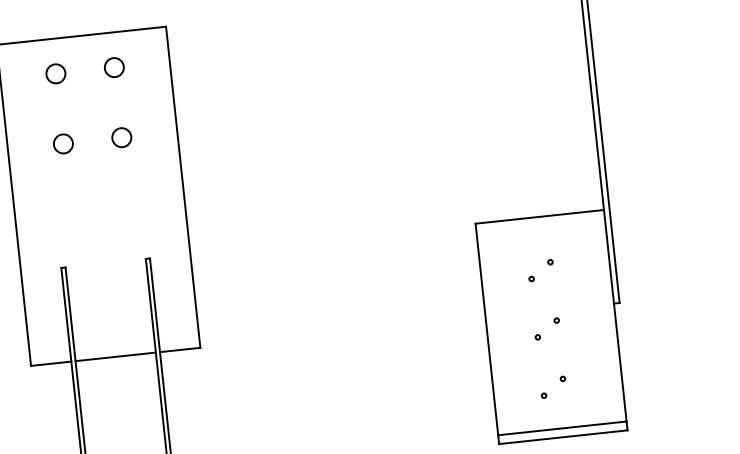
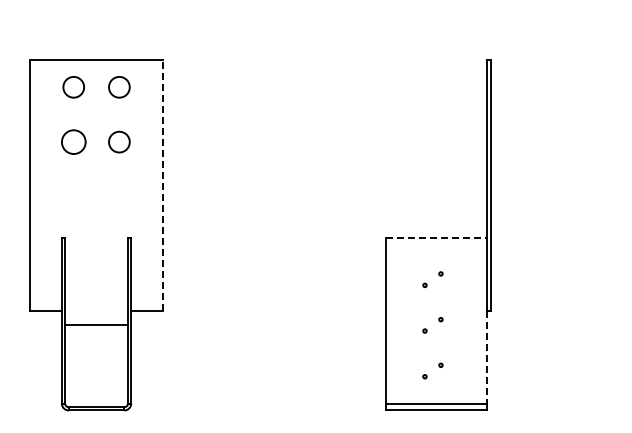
circle: (114, 66) -> (119, 86), size x1.4
circle: (55, 72) -> (73, 86), size x1.4
circle: (121, 136) -> (119, 141), size x1.4
circle: (63, 143) -> (73, 141), size x1.6
line: (182, 187) -> (162, 185), solid -> dashed
line: (539, 216) -> (436, 237), solid -> dashed
line: (115, 357) -> (96, 325), moved
line: (620, 362) -> (486, 357), solid -> dashed

